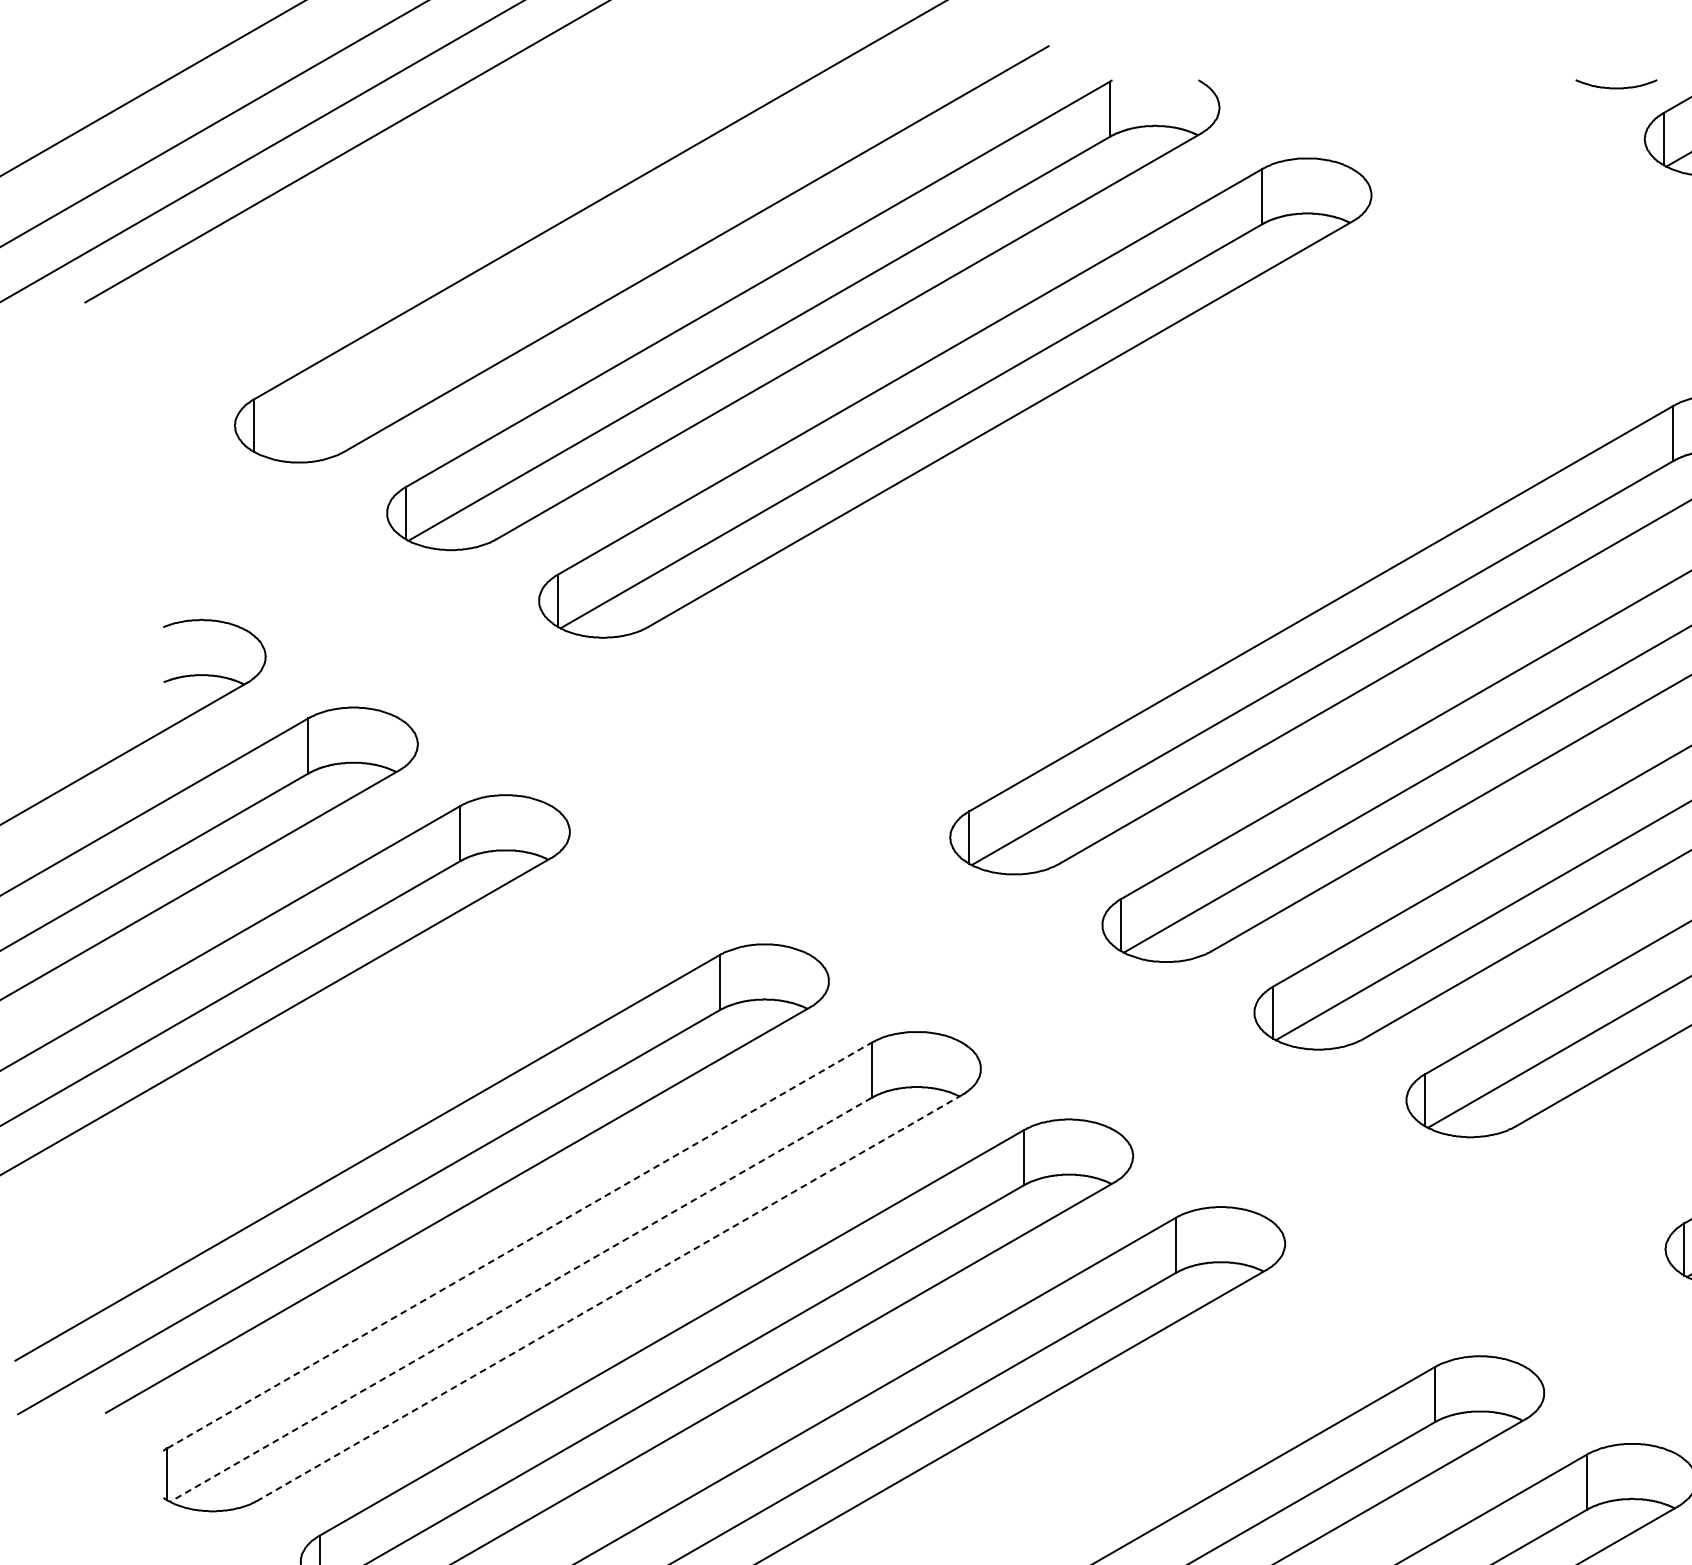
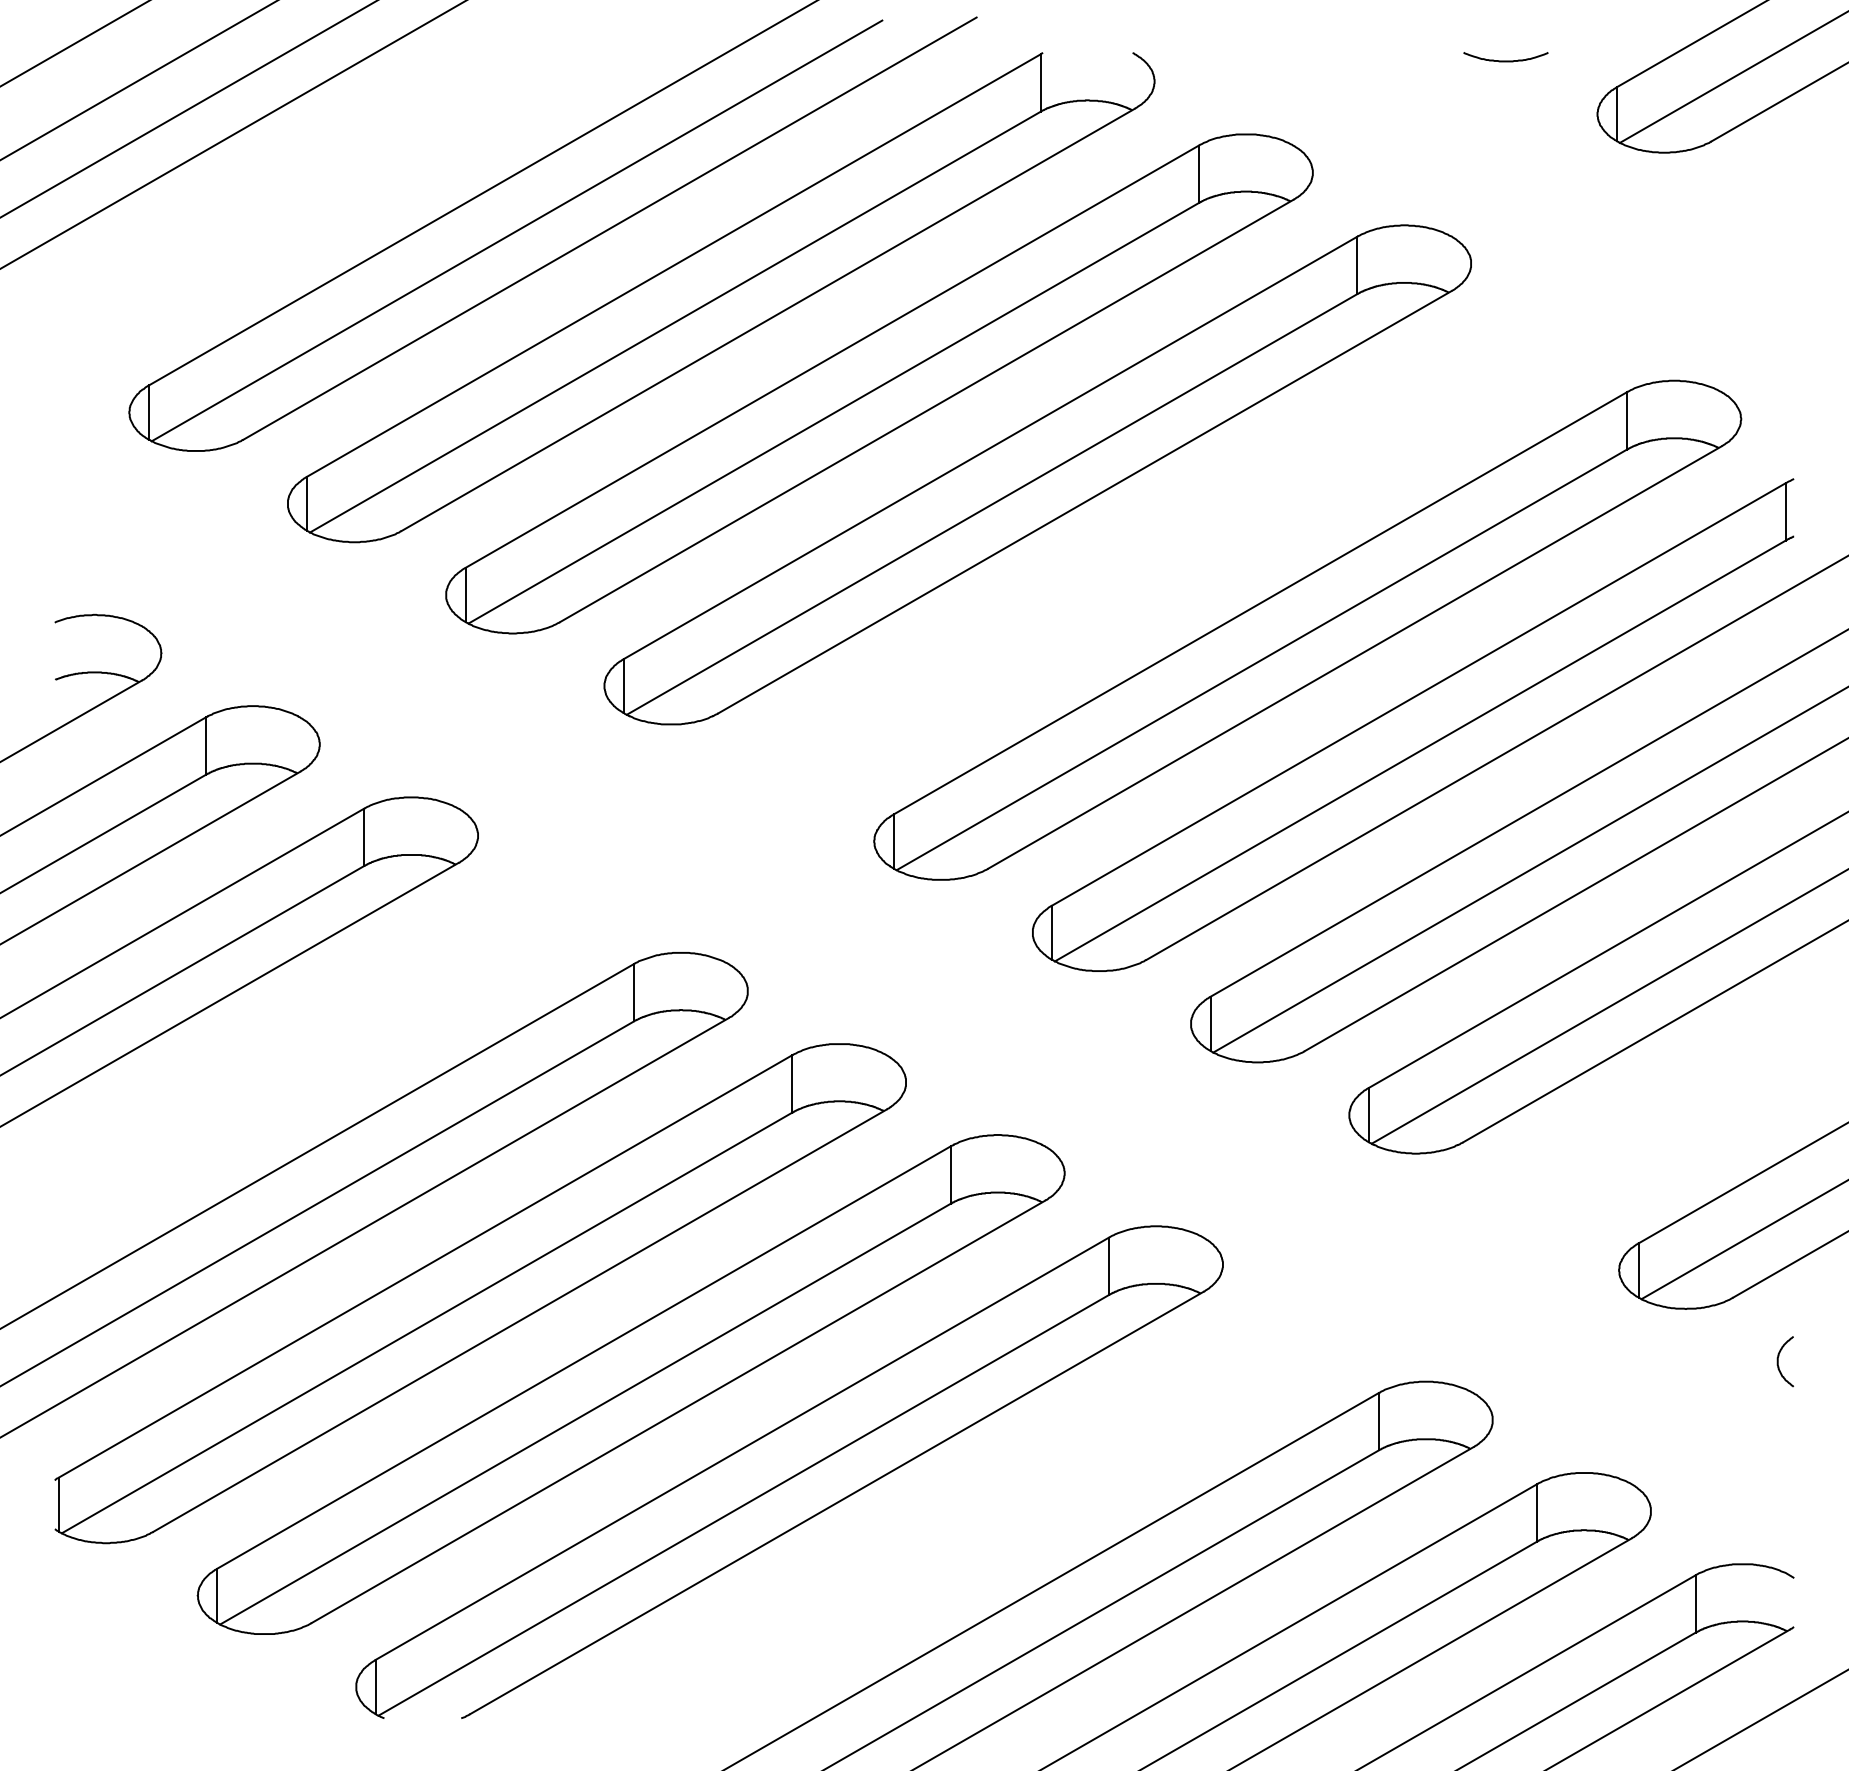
curve: (1615, 87) -> (1505, 60), moved
line: (606, 250) -> (516, 230), added
part: (1107, 485) -> (1037, 474), added
line: (520, 1245) -> (426, 1266), dashed -> solid
line: (609, 1297) -> (519, 1320), dashed -> solid
line: (520, 1300) -> (426, 1323), dashed -> solid

